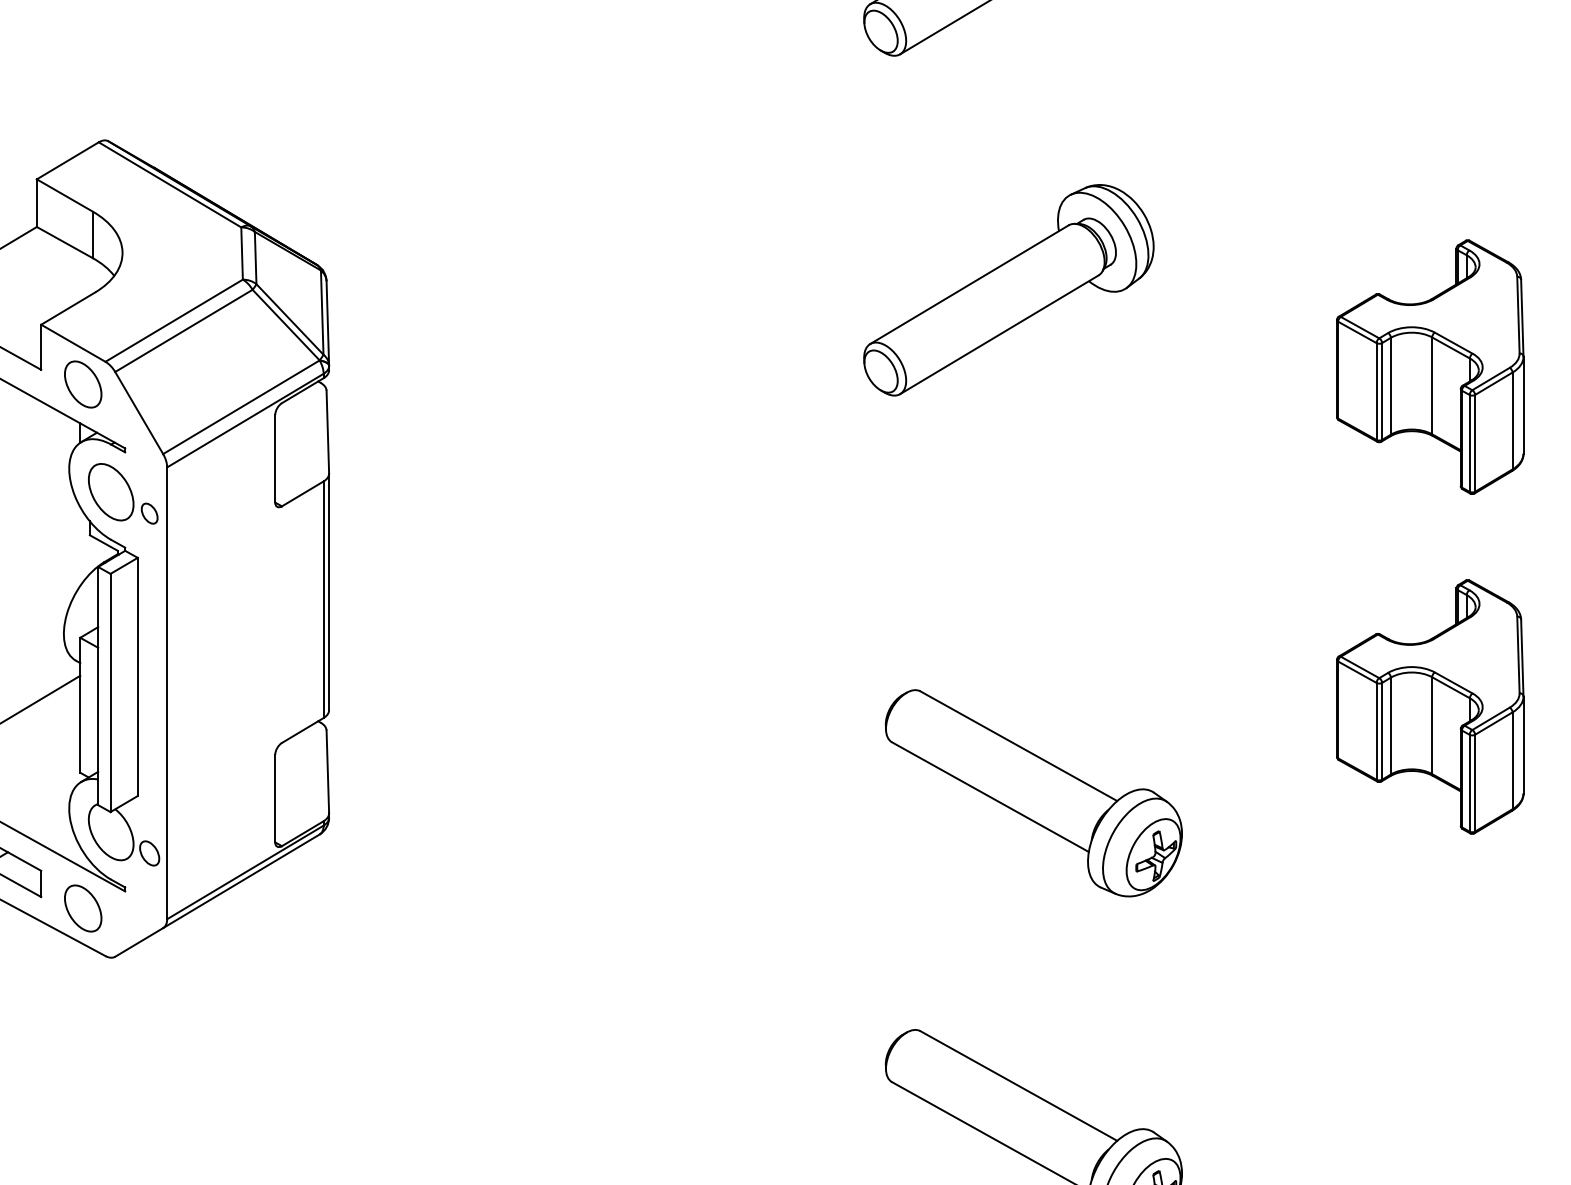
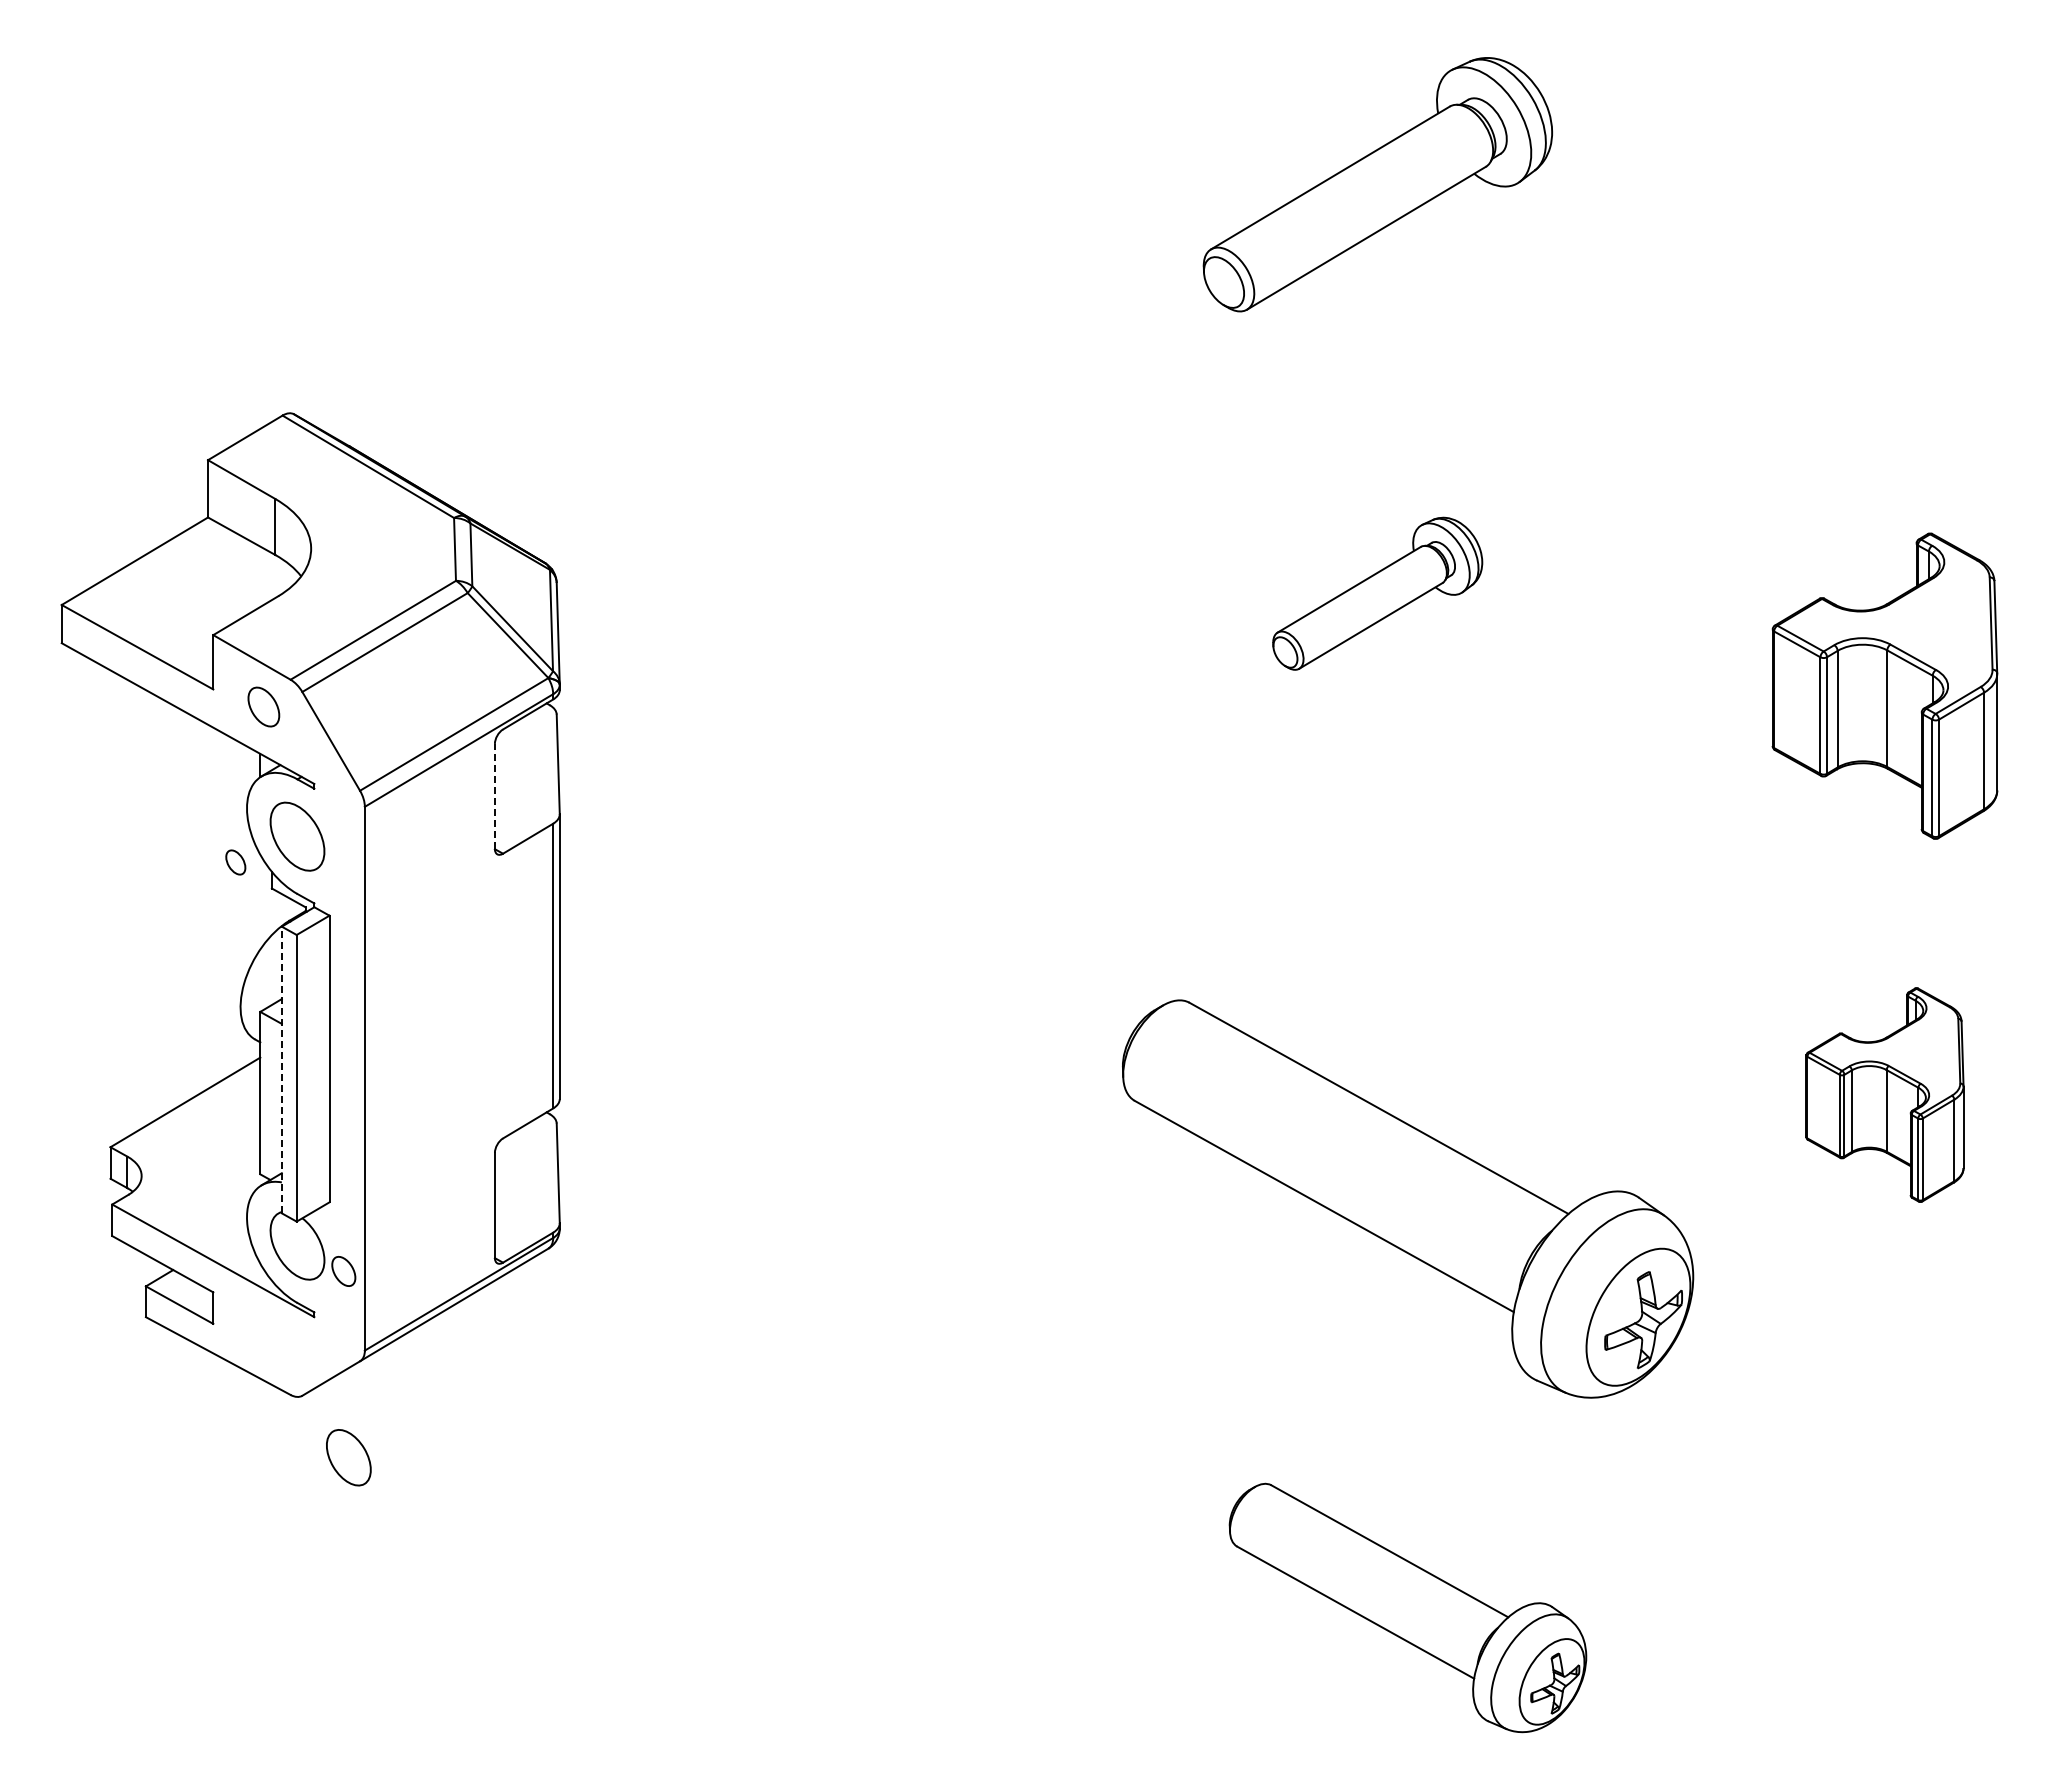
part: (1008, 290) -> (1377, 593), size x0.6
part: (82, 384) -> (263, 706), size x0.7
line: (274, 458) -> (494, 796), solid -> dashed
part: (149, 513) -> (235, 862), moved
line: (97, 685) -> (281, 1069), solid -> dashed
part: (1429, 706) -> (1884, 1094), size x0.7
part: (1033, 792) -> (1407, 1198), size x1.6
part: (82, 908) -> (348, 1457), moved

